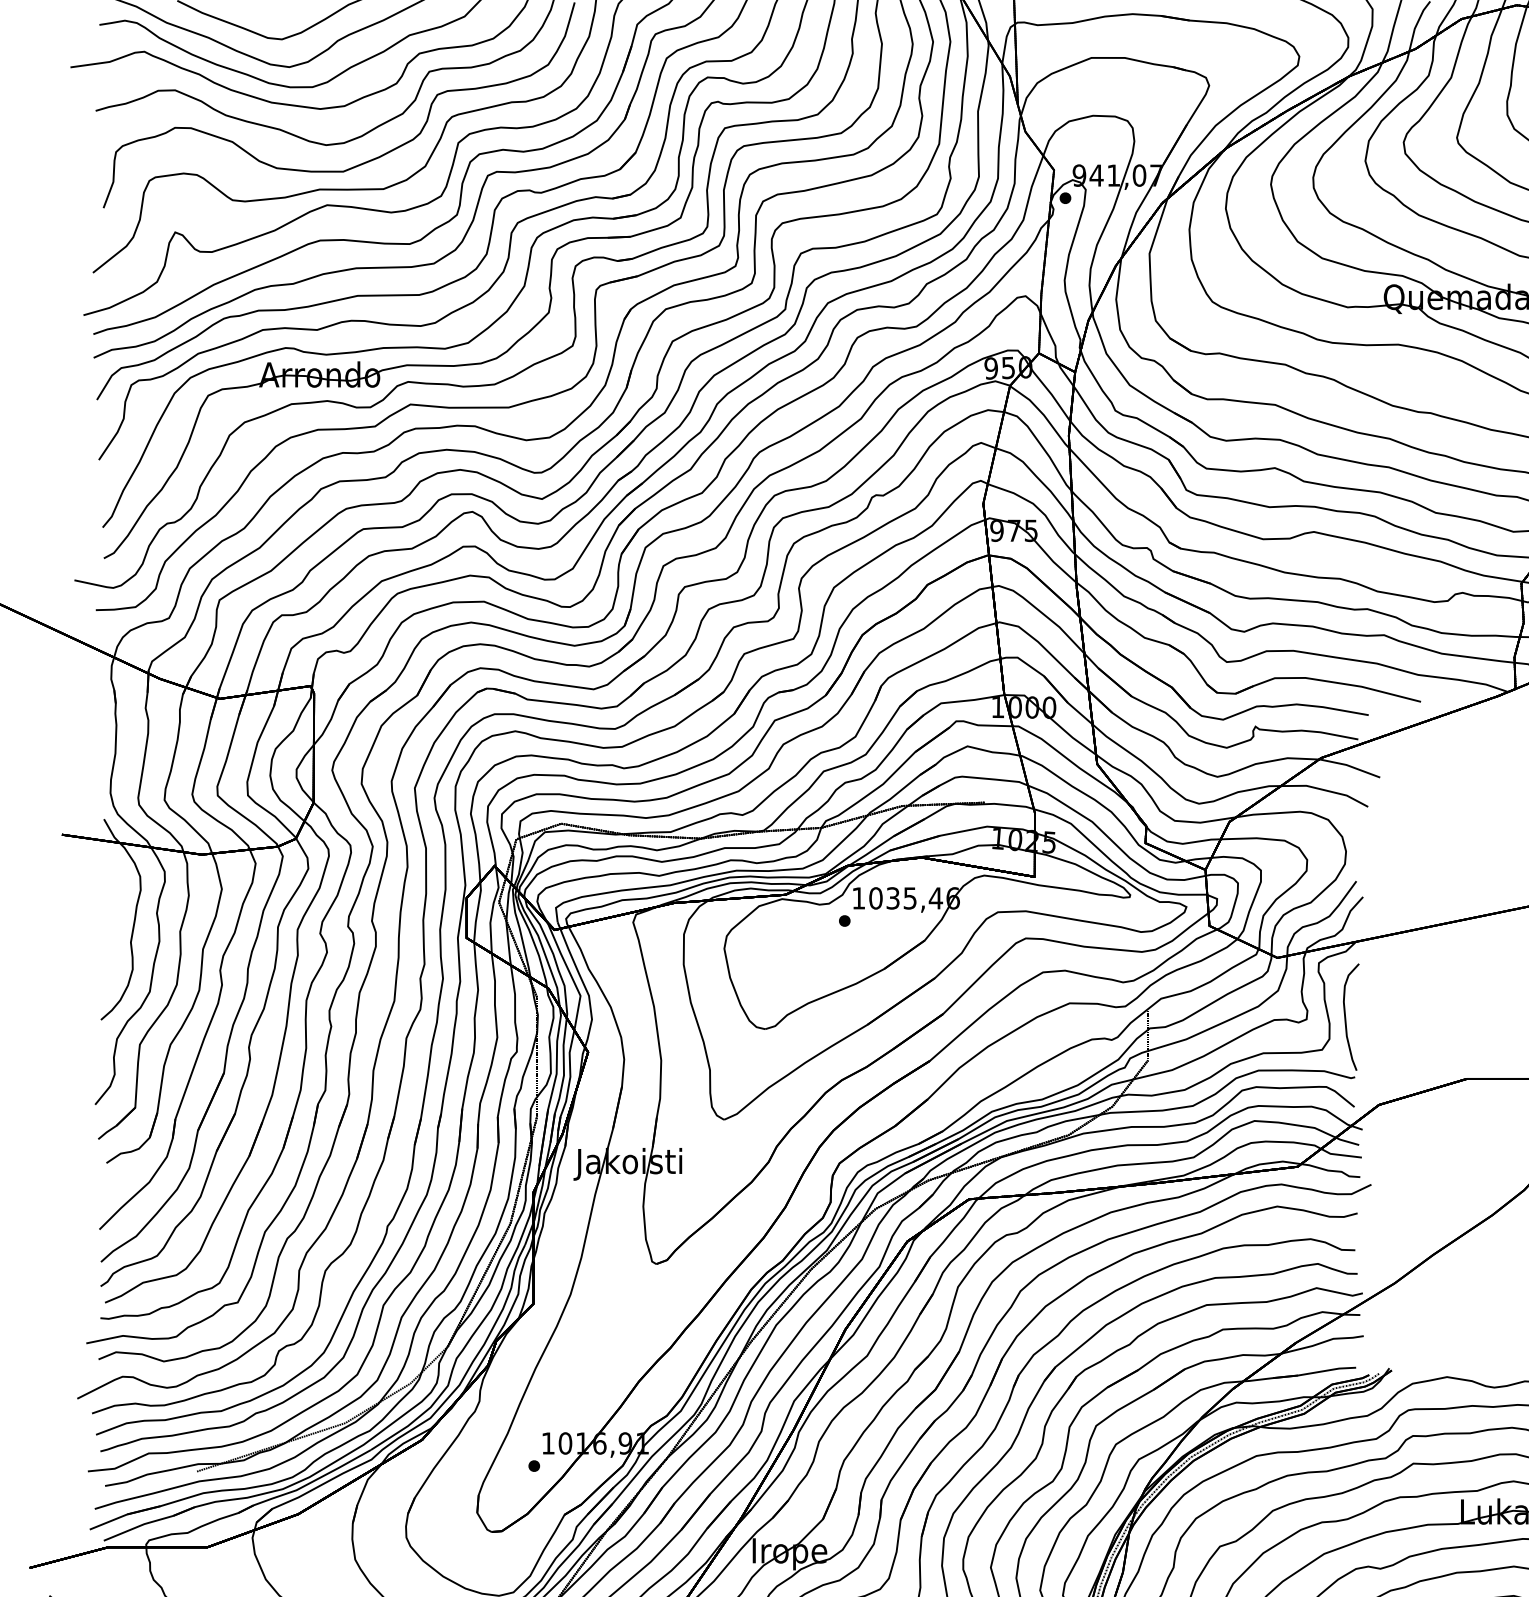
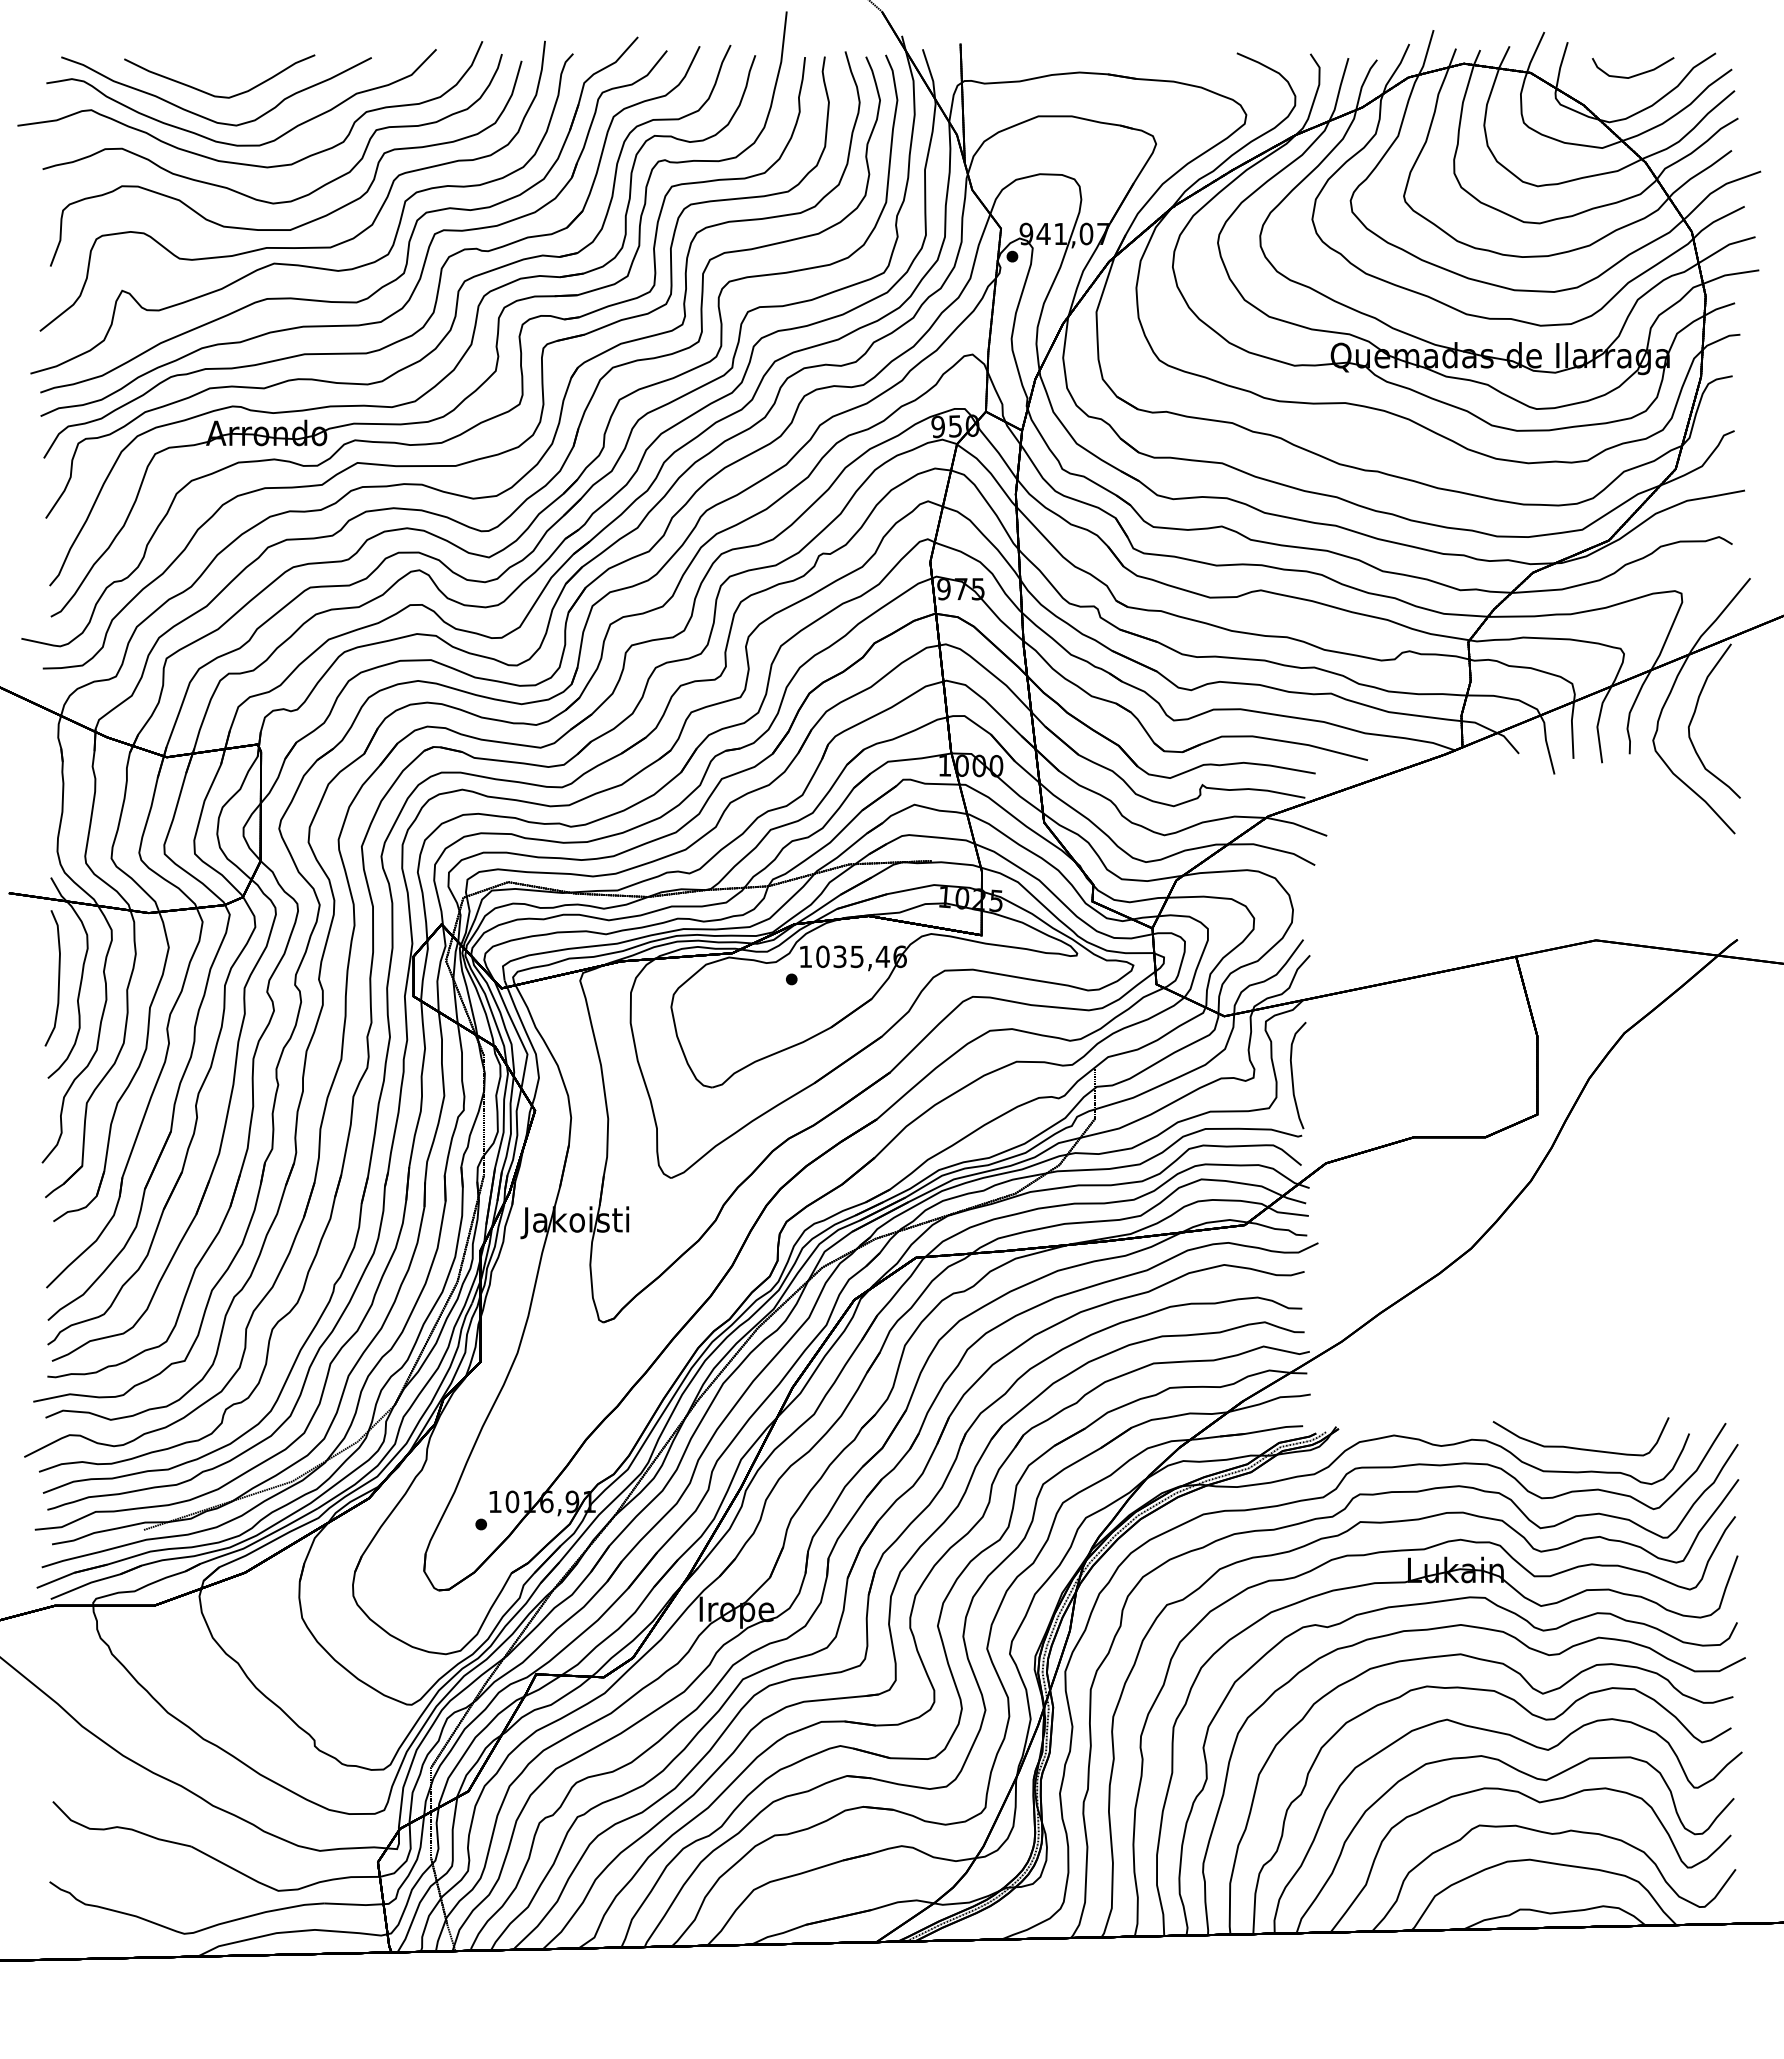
curve: (111, 920) -> (58, 978), added

